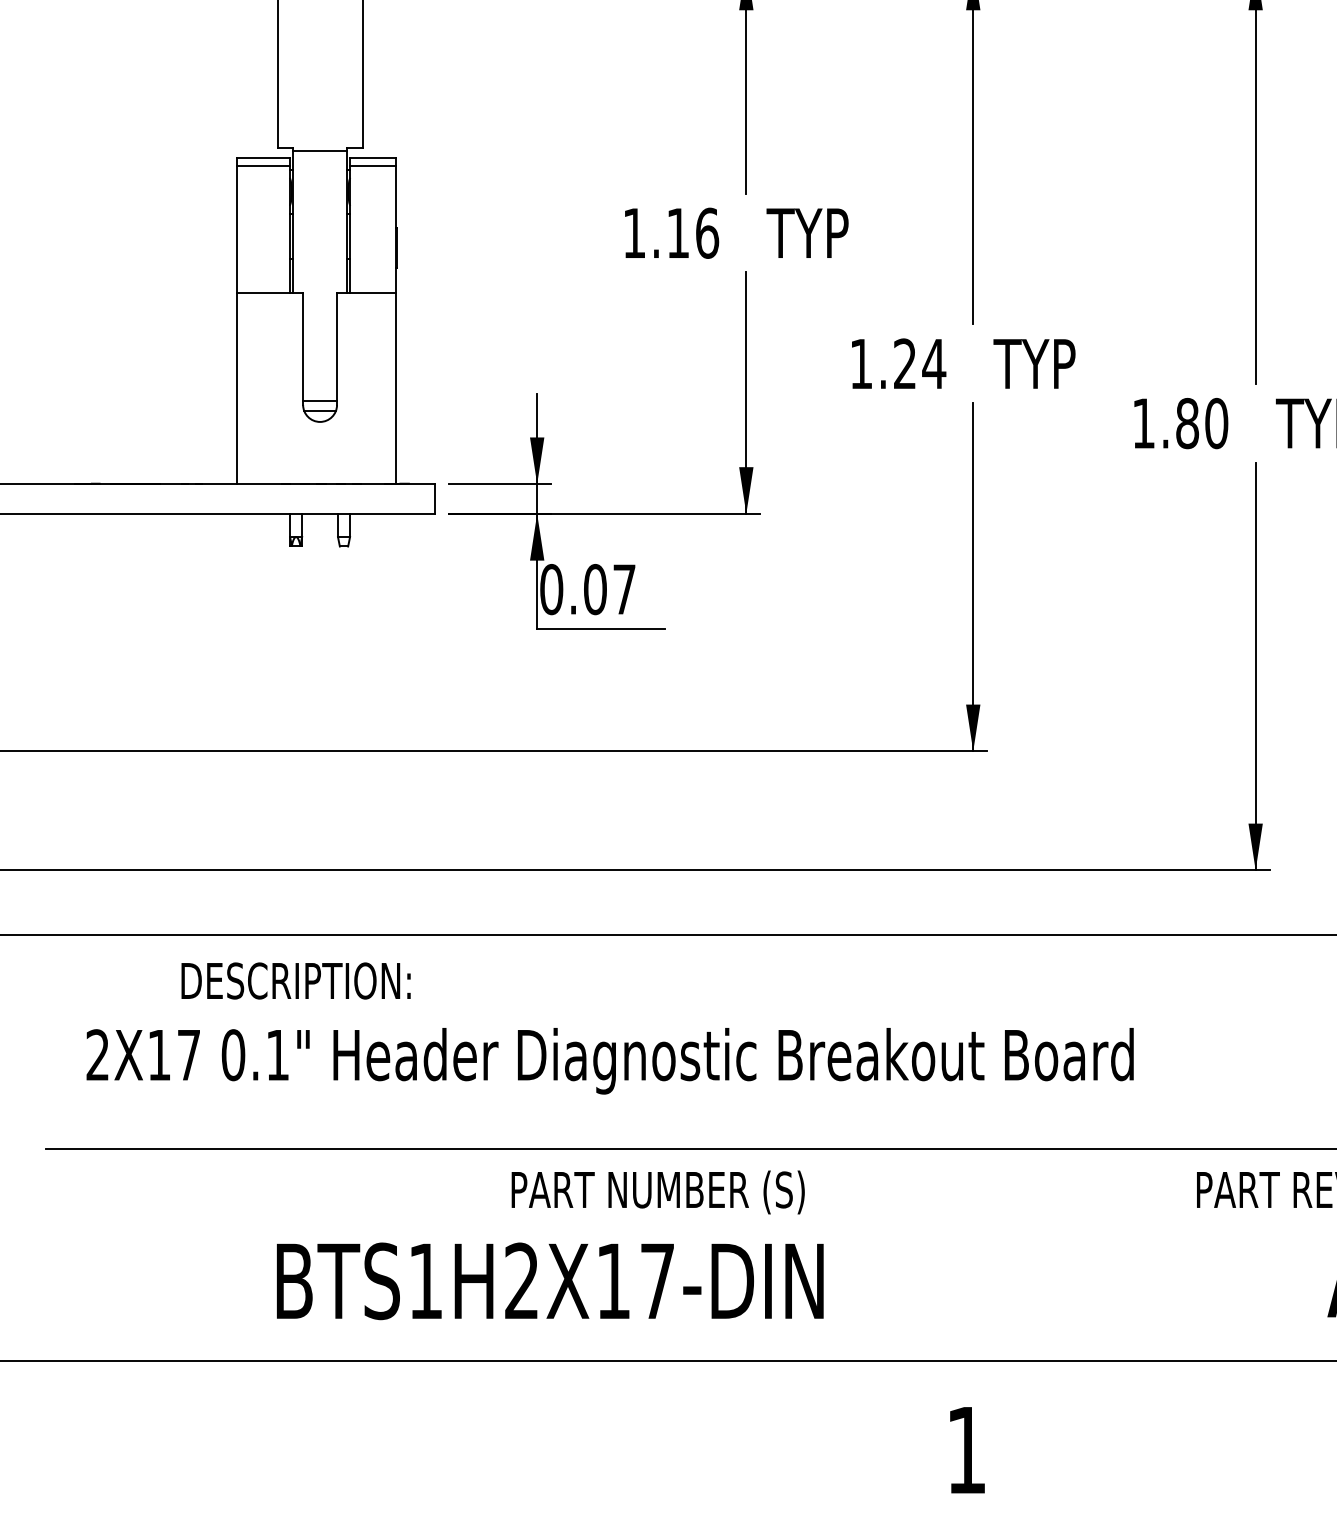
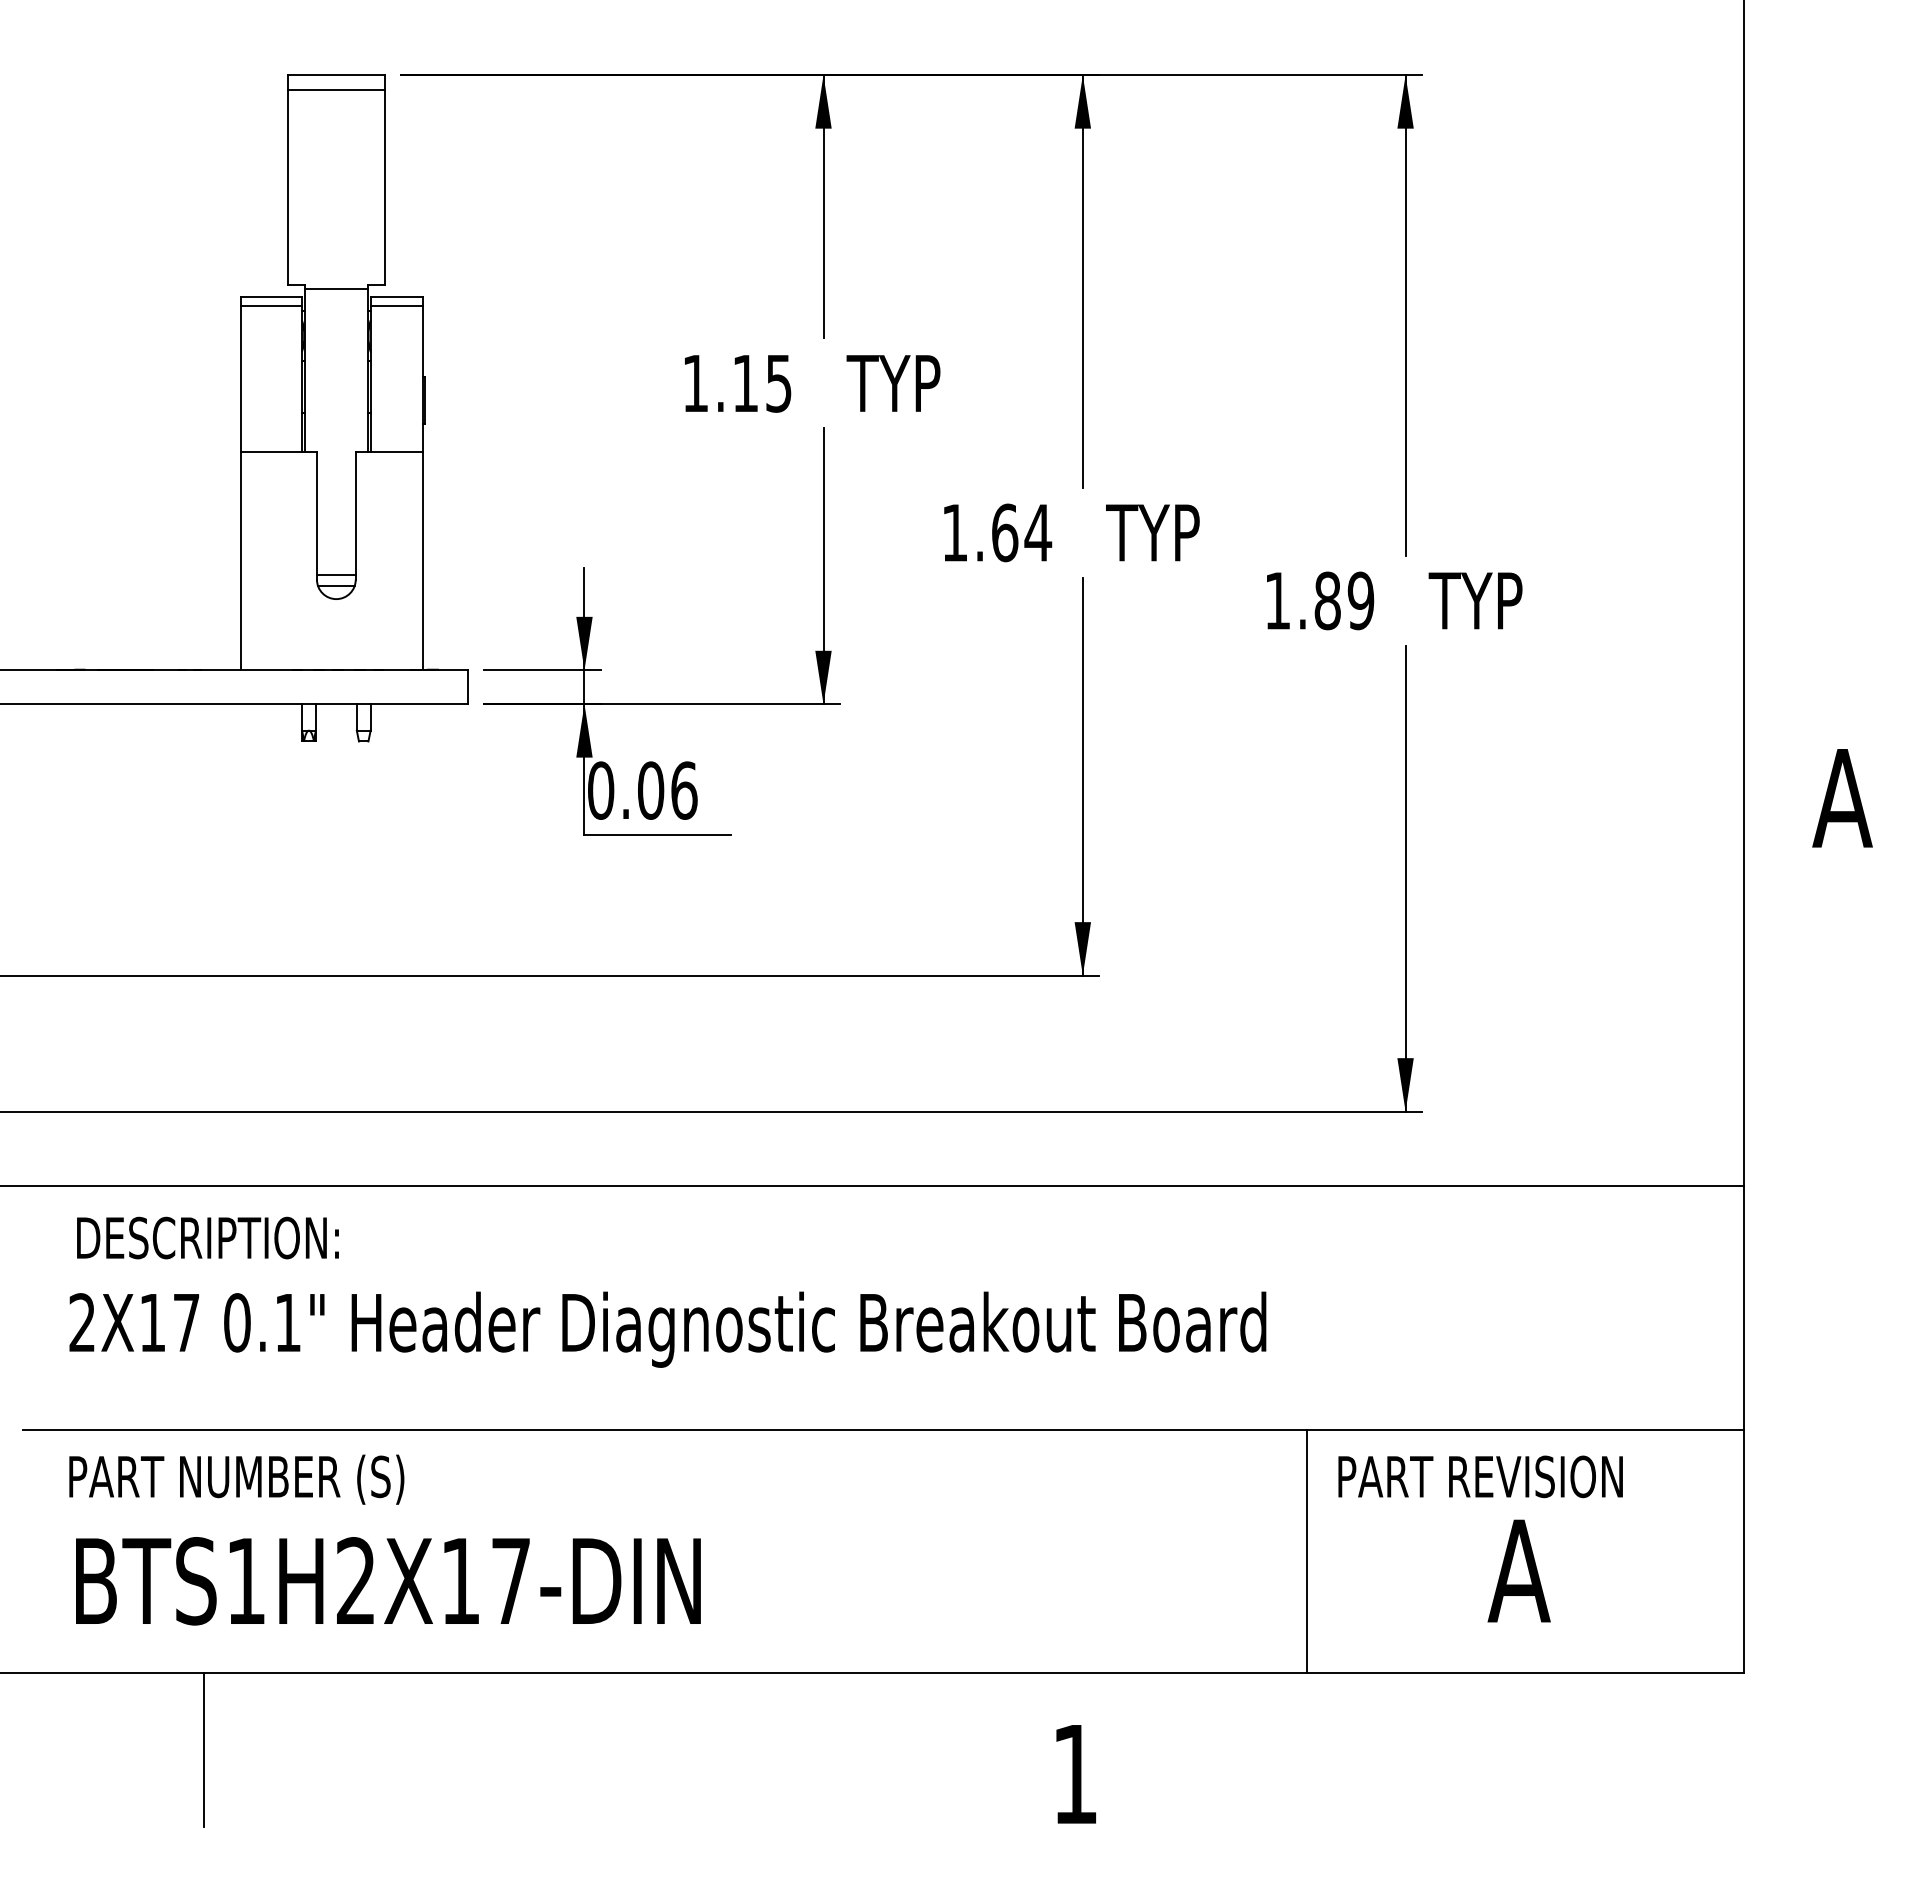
text: (707, 233) -> (779, 383), 1.16 -> 1.15
text: (905, 363) -> (1005, 532), 1.24 -> 1.64
text: (1216, 423) -> (1360, 600), 1.80 -> 1.89
text: (624, 589) -> (684, 790), 0.07 -> 0.06
text: (295, 980) -> (207, 1237), moved
text: (657, 1192) -> (236, 1479), moved
line: (1169, 1254) -> (1307, 1550), added
text: (550, 1281) -> (388, 1581), moved
line: (203, 1428) -> (203, 1749), added

